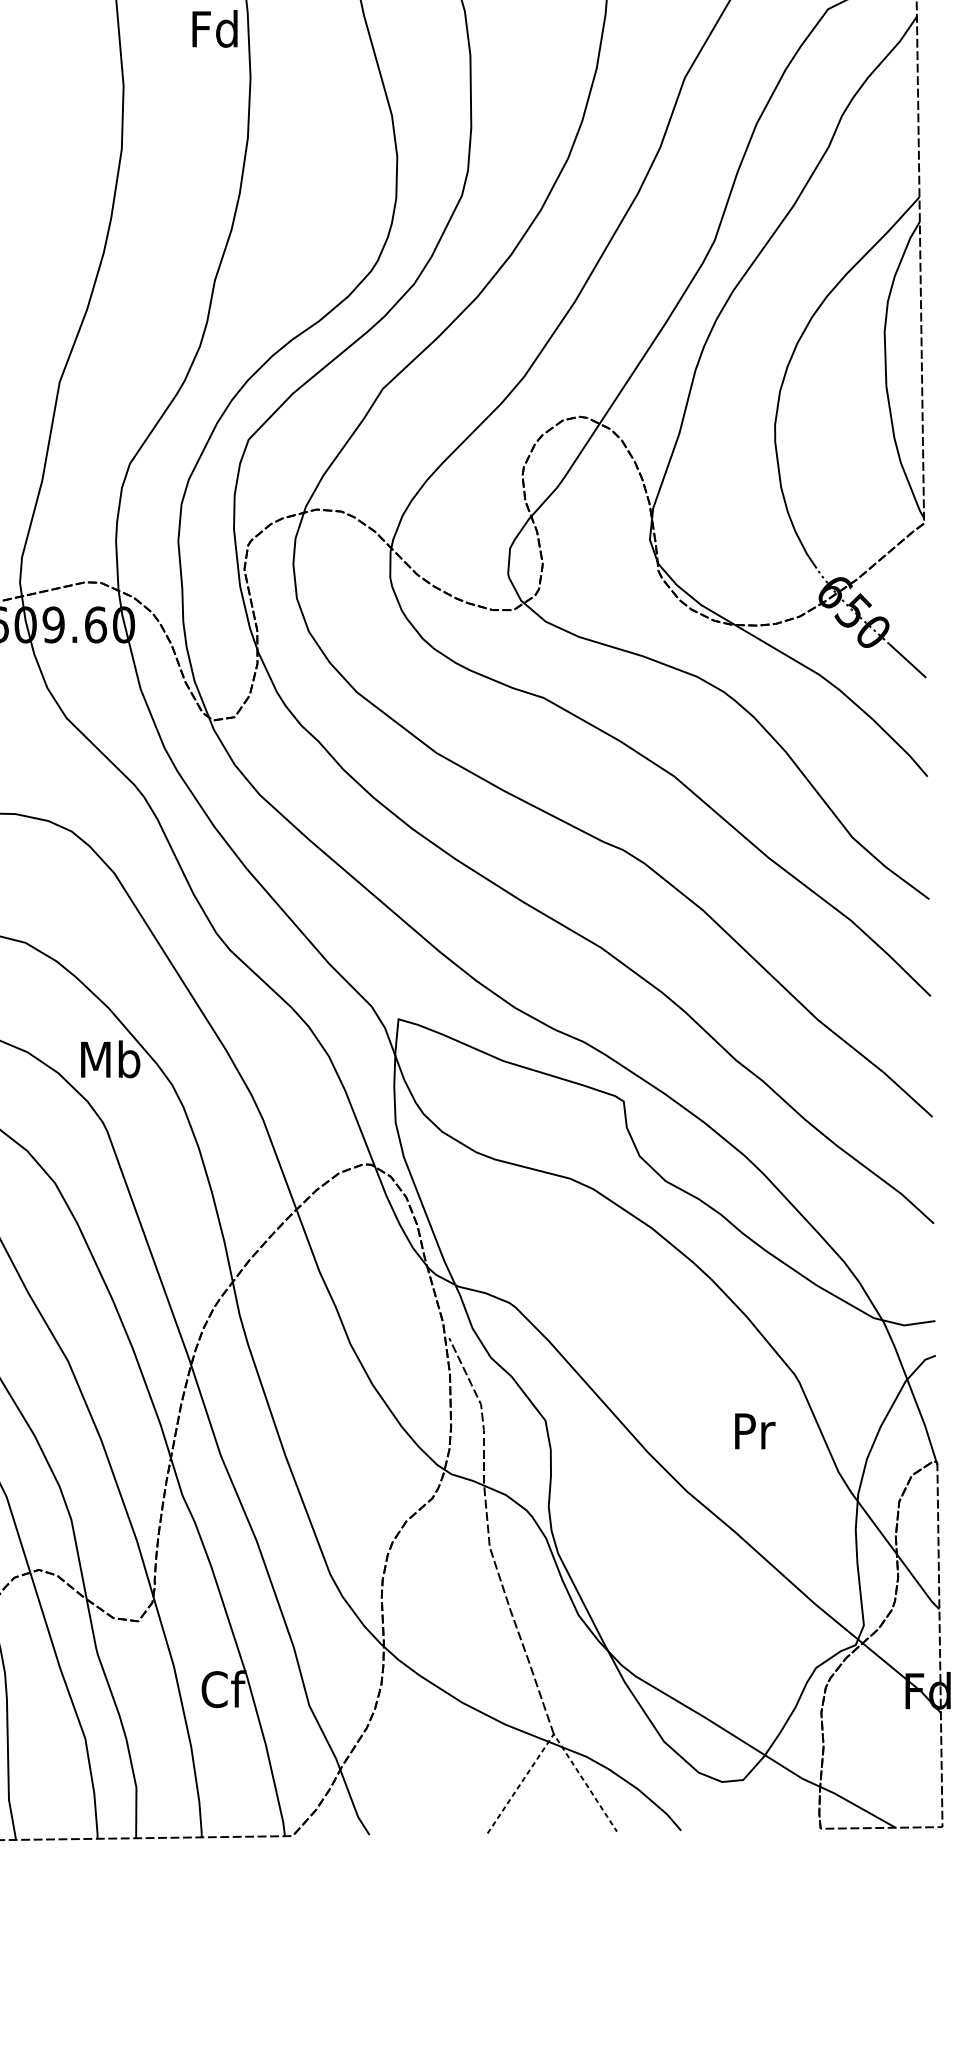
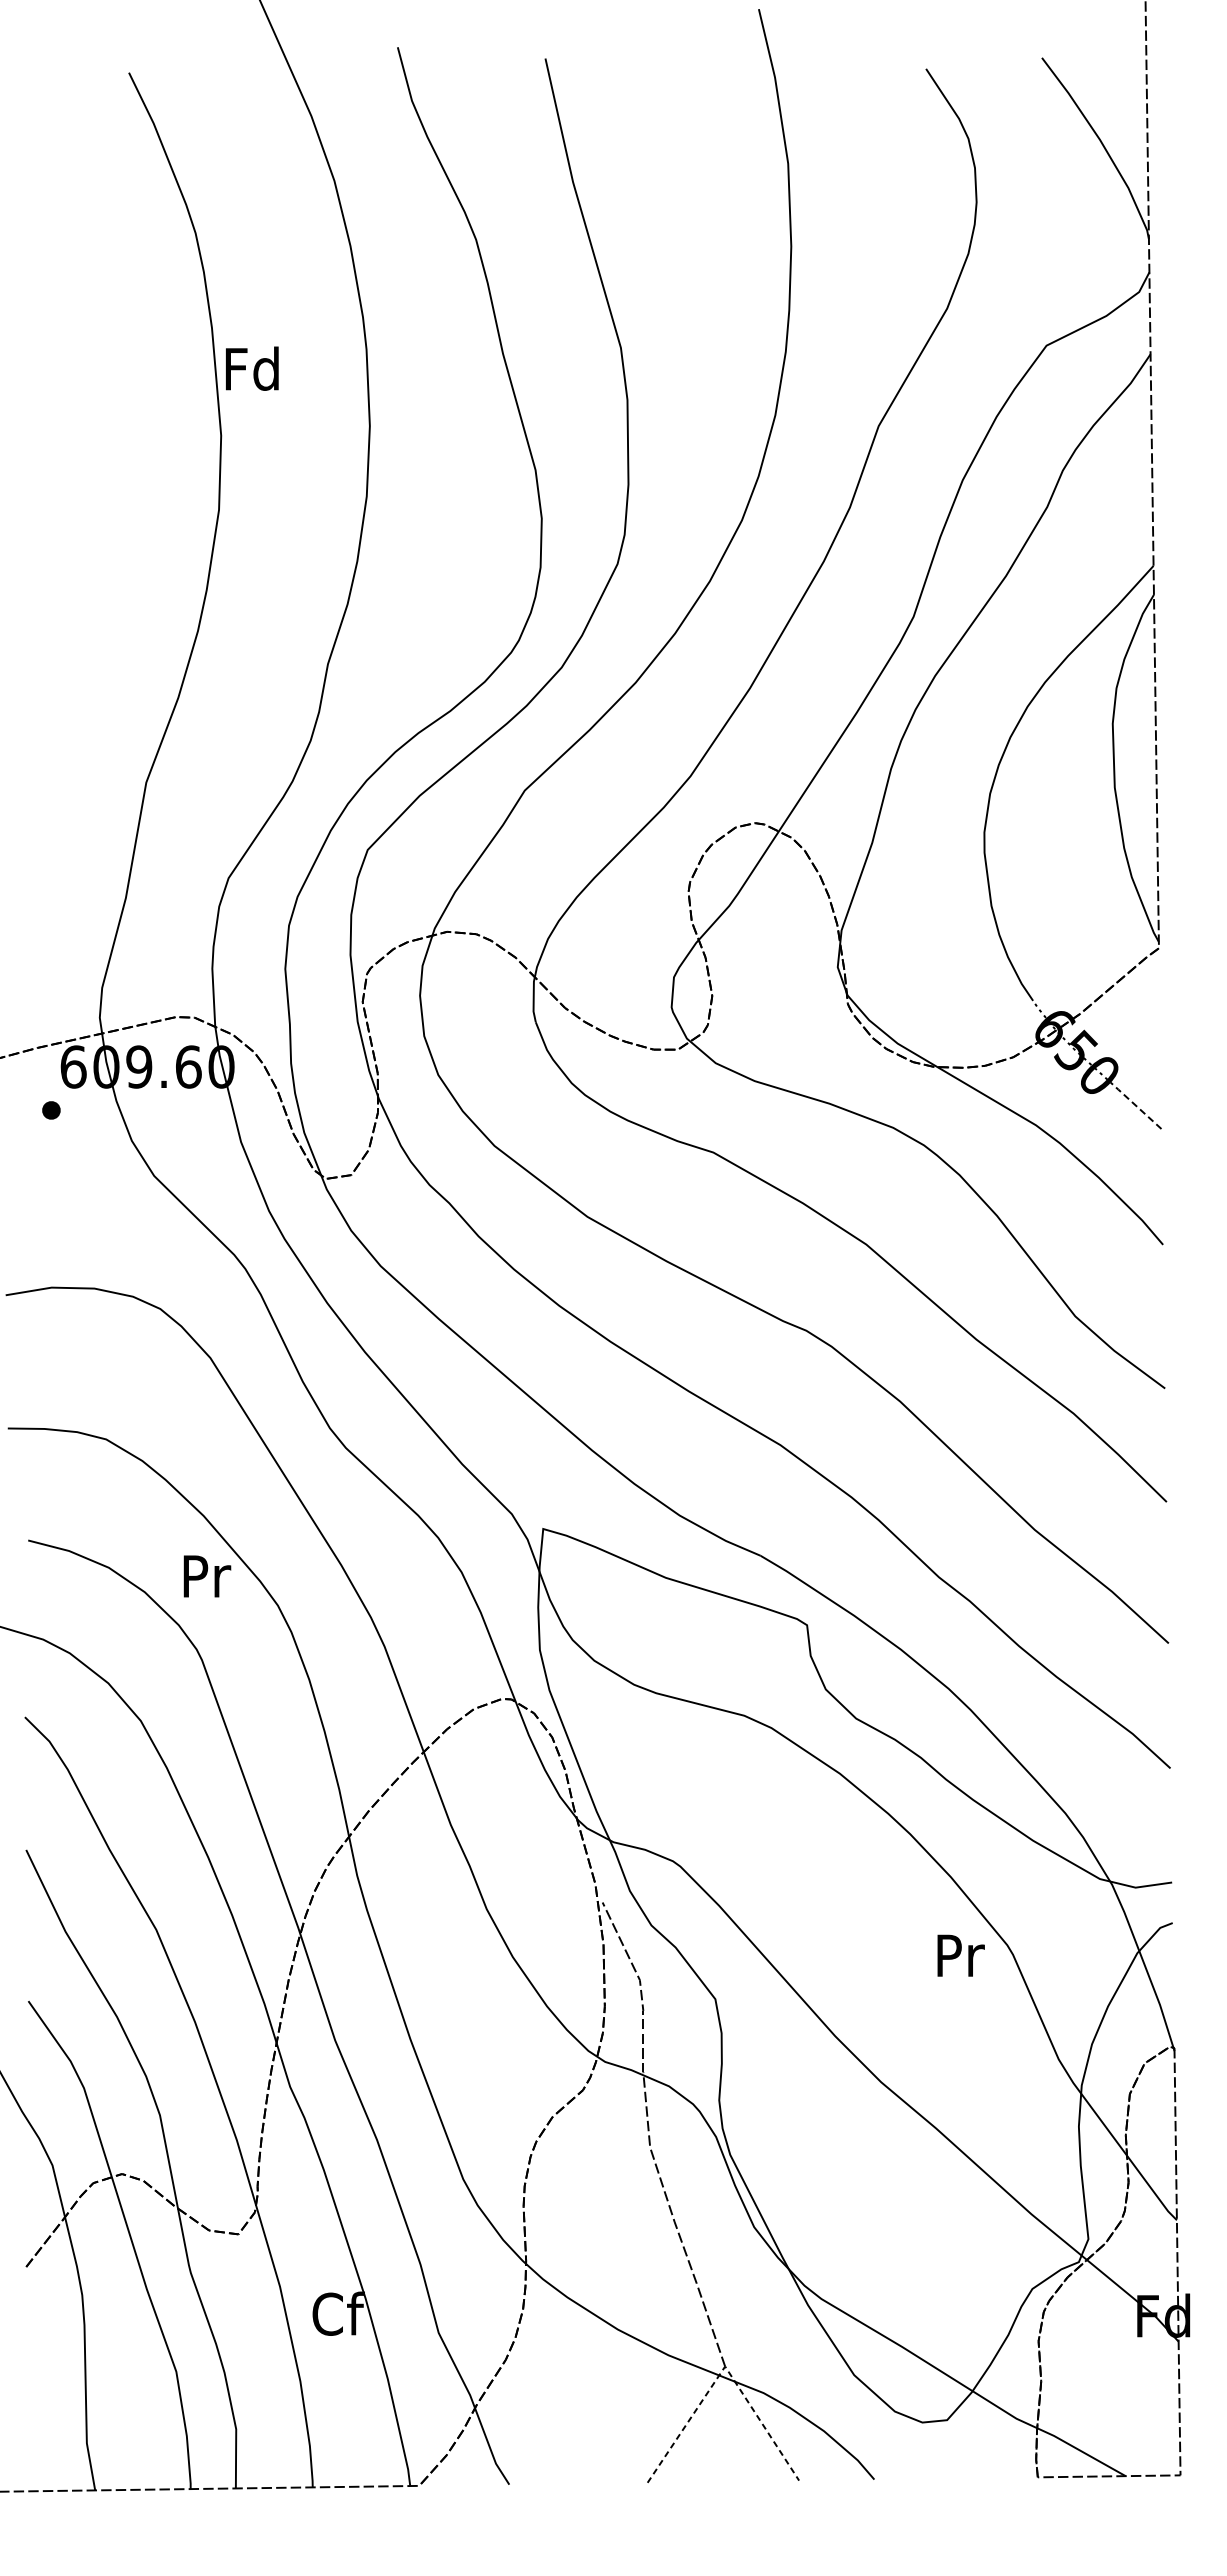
text: (215, 28) -> (252, 368), moved
line: (907, 660) -> (1139, 1108), solid -> dashed
text: (110, 1058) -> (205, 1575), Mb -> Pr
text: (754, 1431) -> (960, 1955), moved

